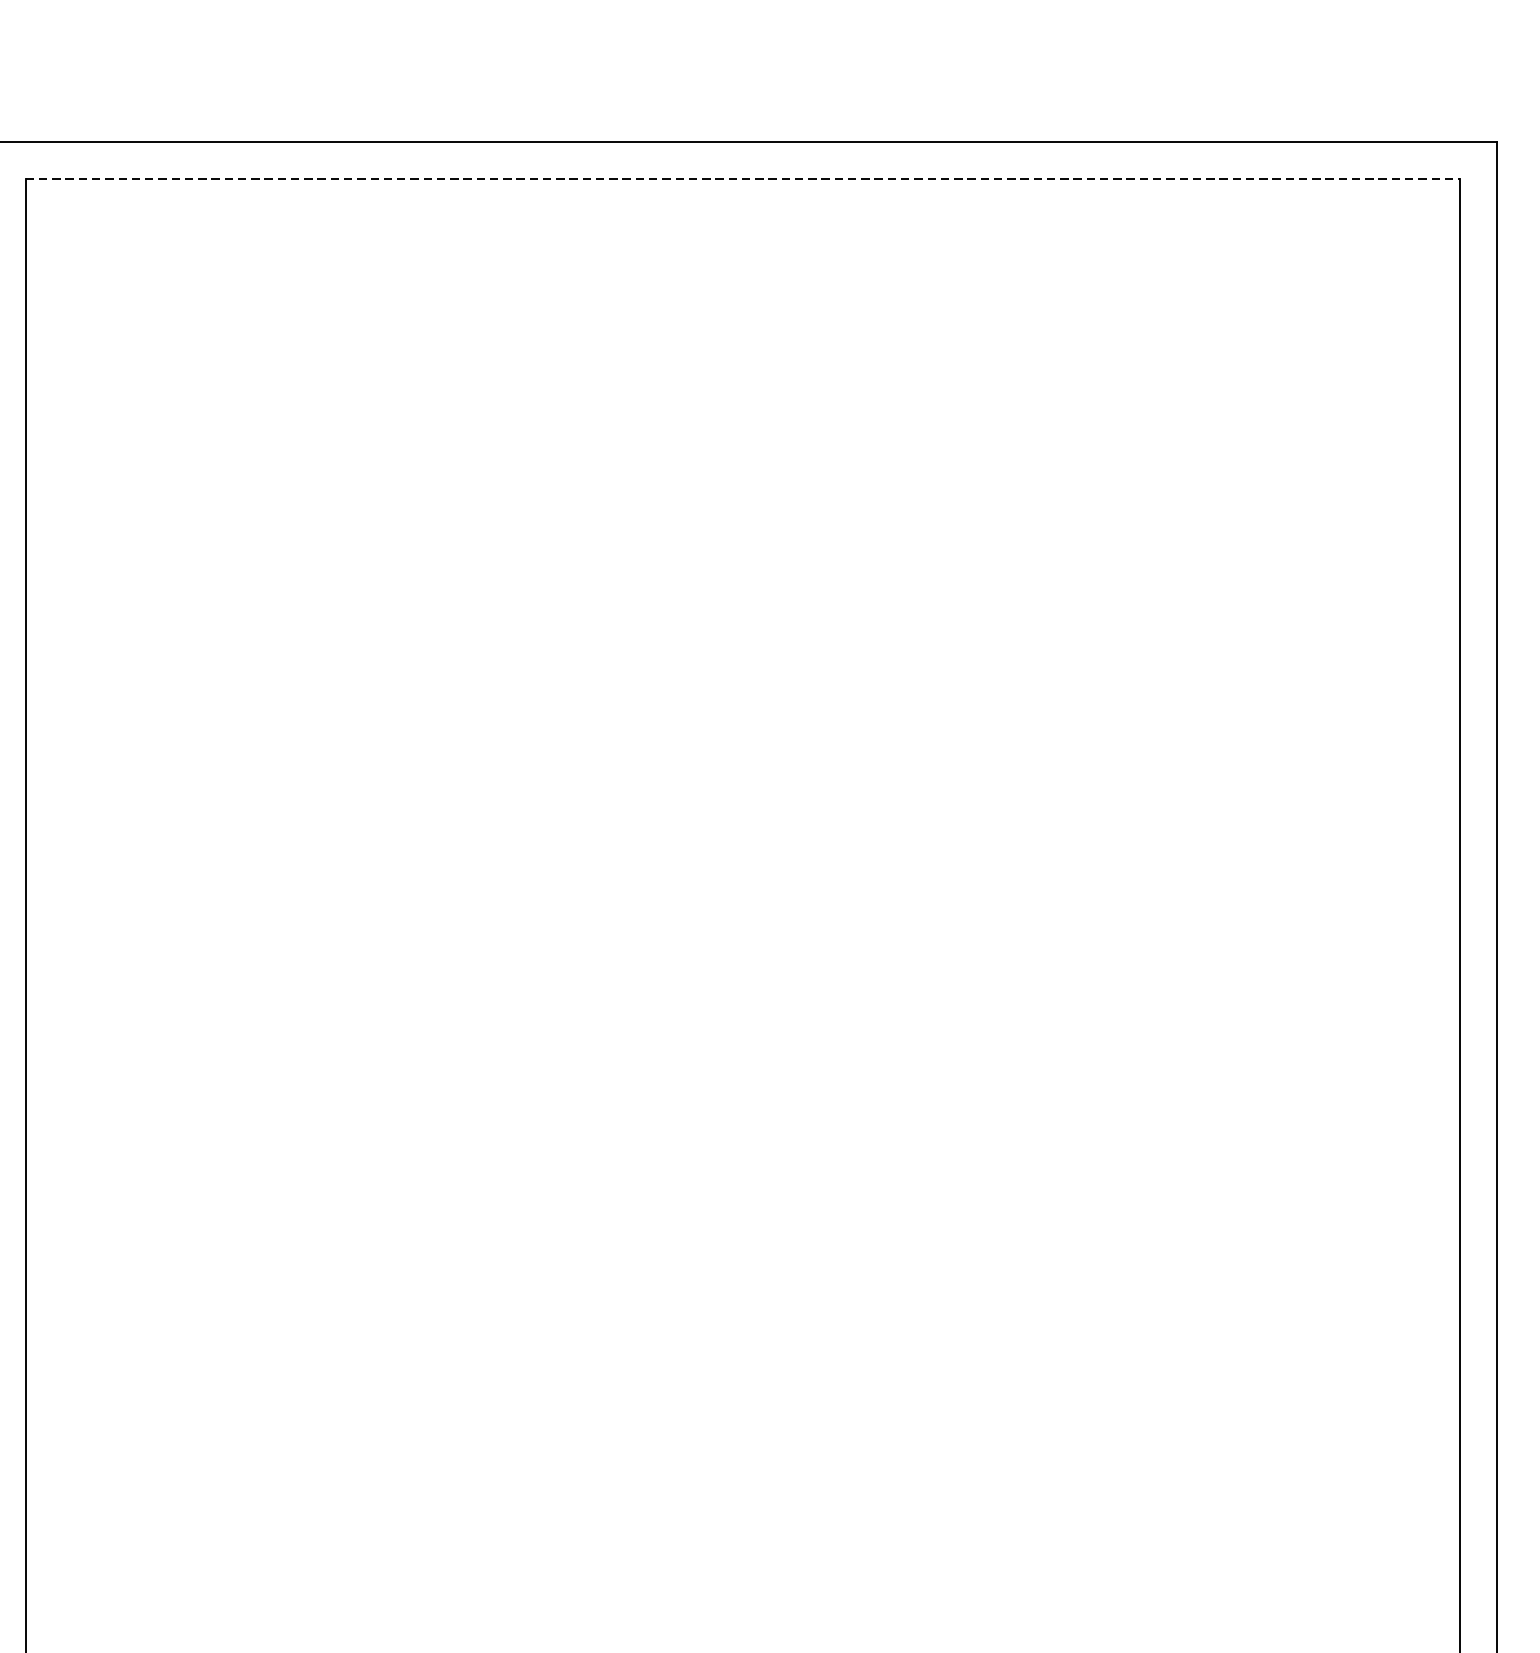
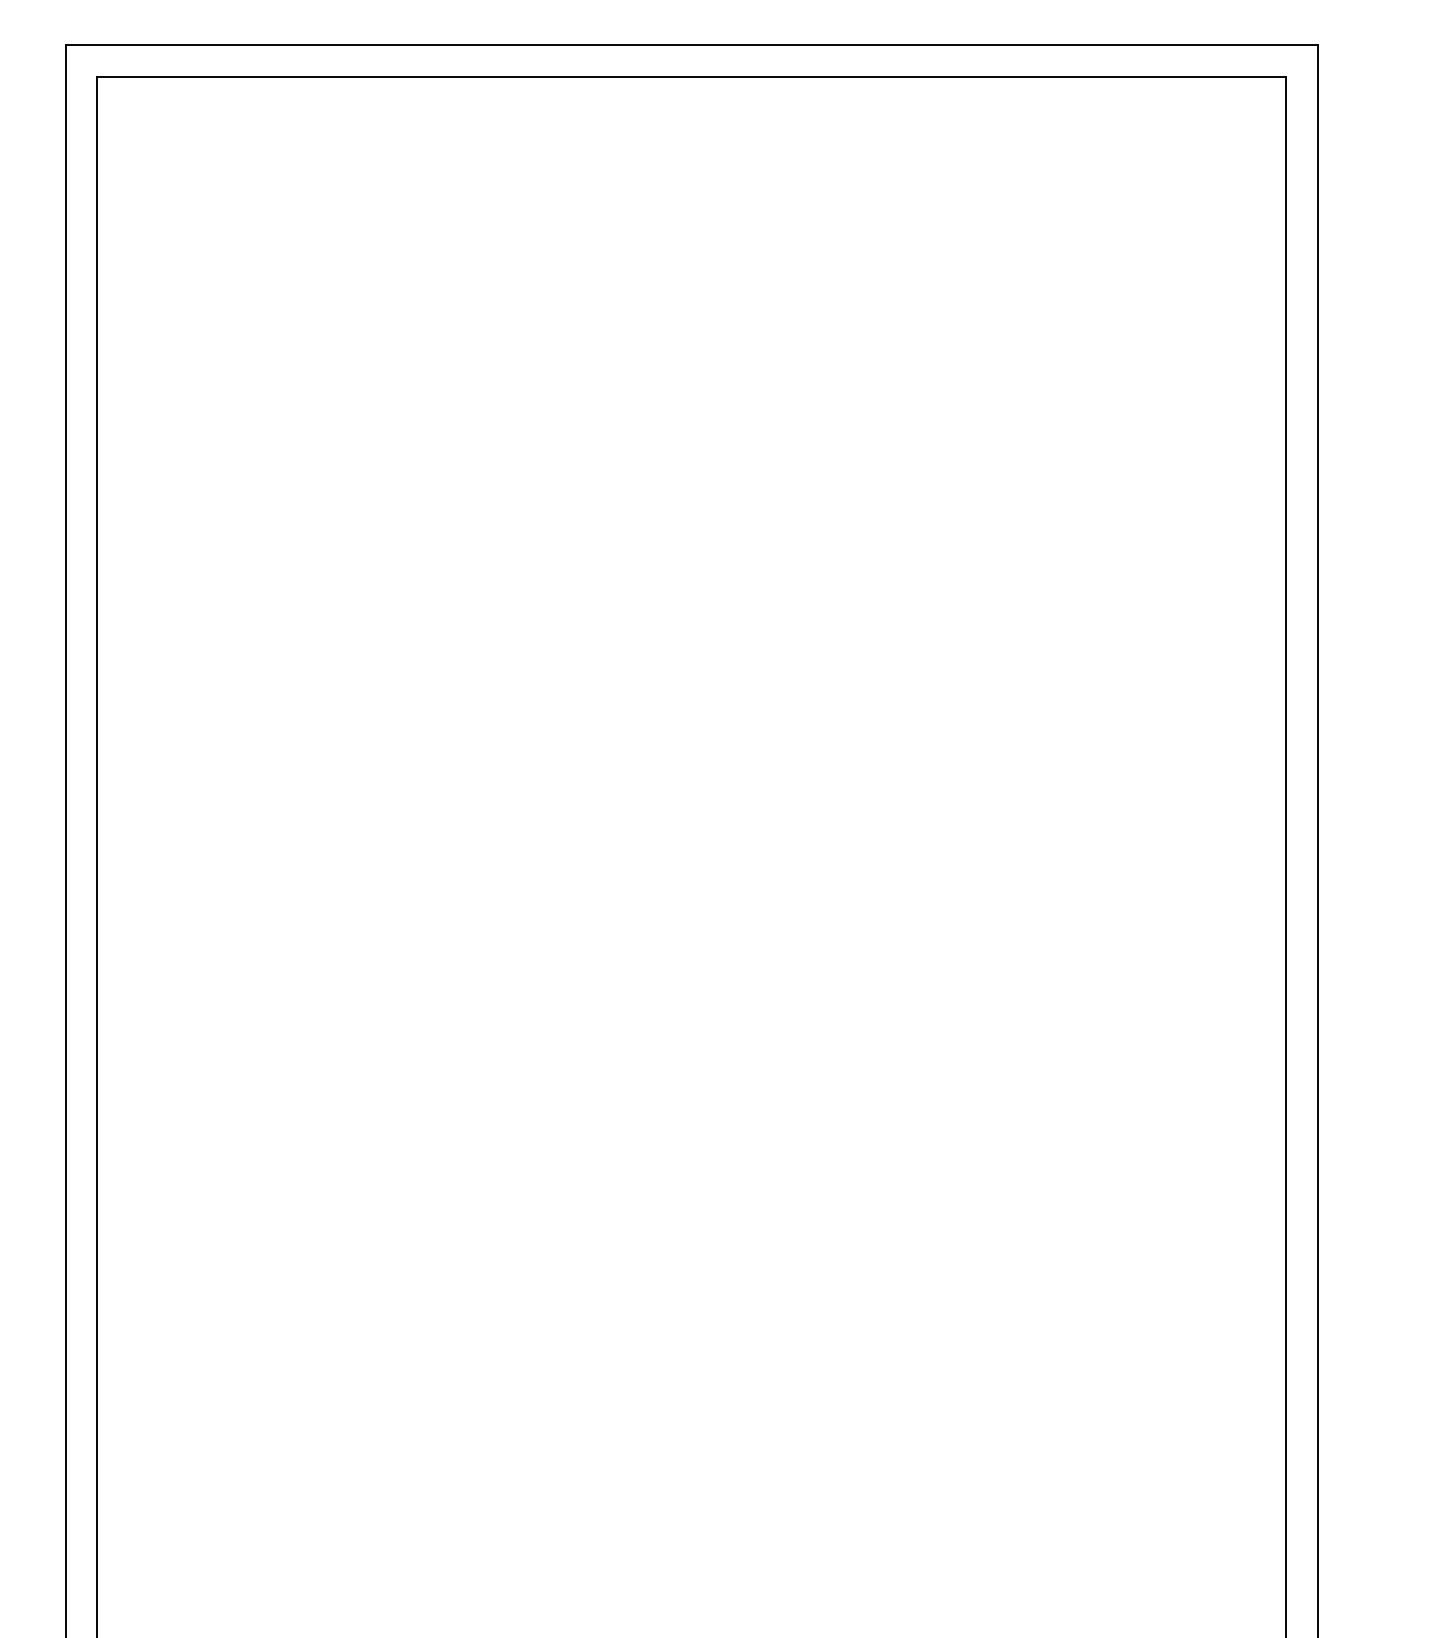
line: (742, 179) -> (691, 76), dashed -> solid

